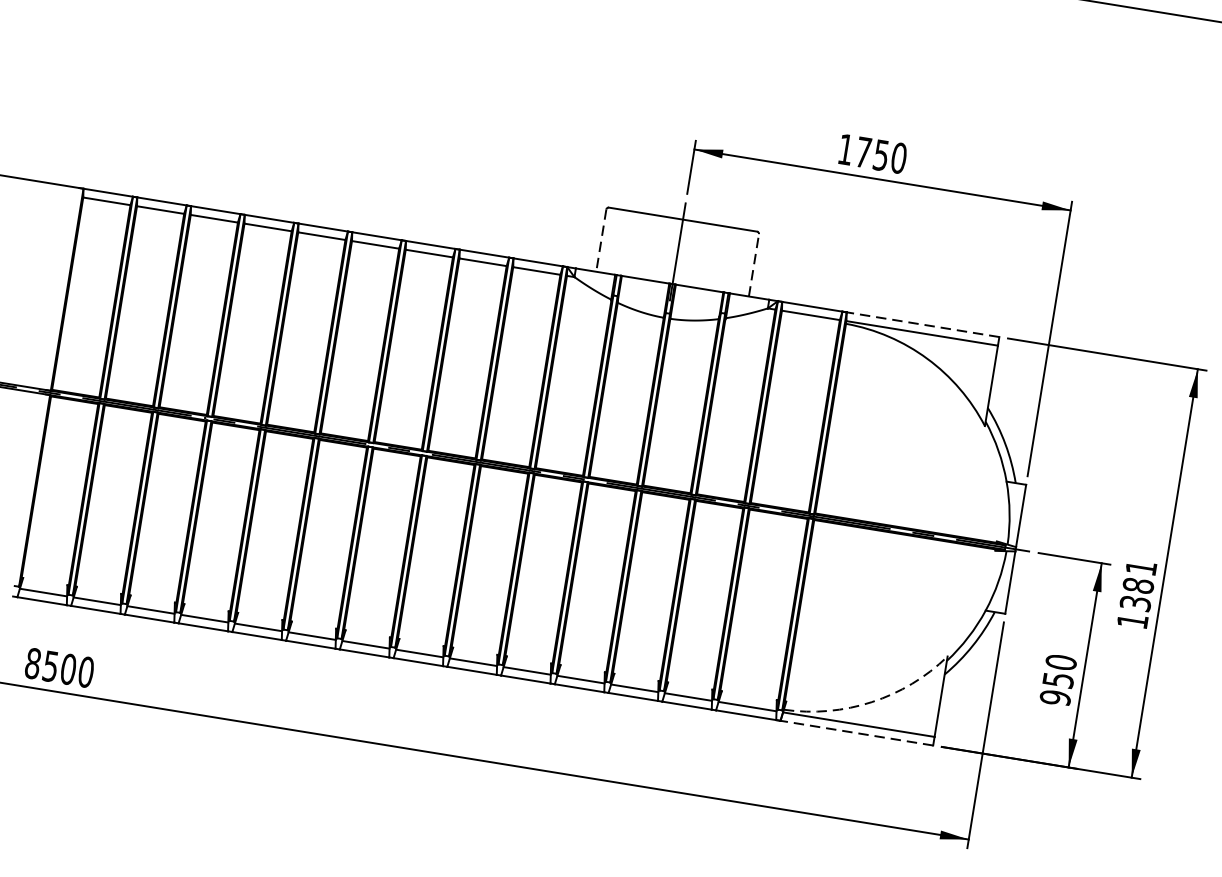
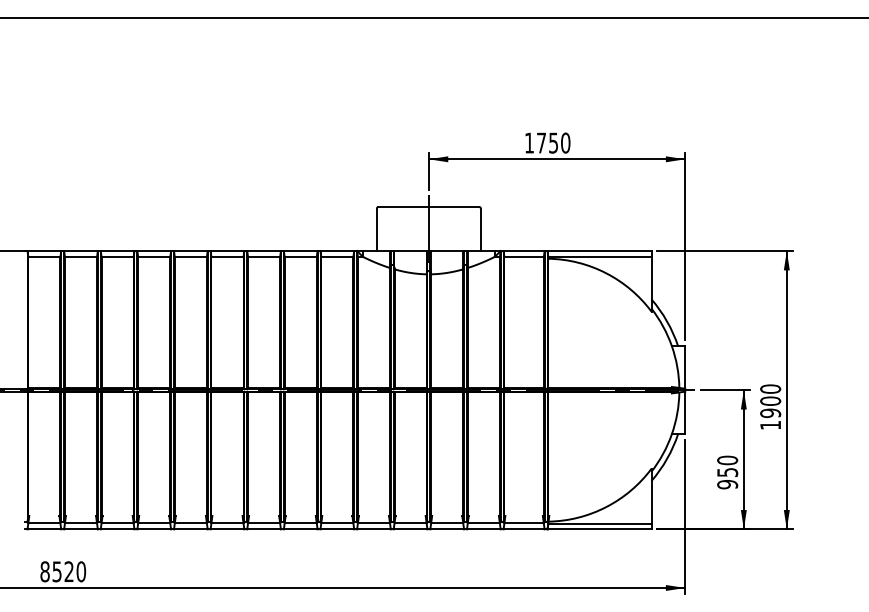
line: (600, 241) -> (376, 230), dashed -> solid
line: (753, 264) -> (480, 229), dashed -> solid
line: (922, 325) -> (599, 251), dashed -> solid
text: (1138, 586) -> (770, 401), 1381 -> 1900
text: (67, 668) -> (68, 571), 8500 -> 8520
arc: (872, 702) -> (606, 507), dashed -> solid
line: (856, 733) -> (599, 529), dashed -> solid

